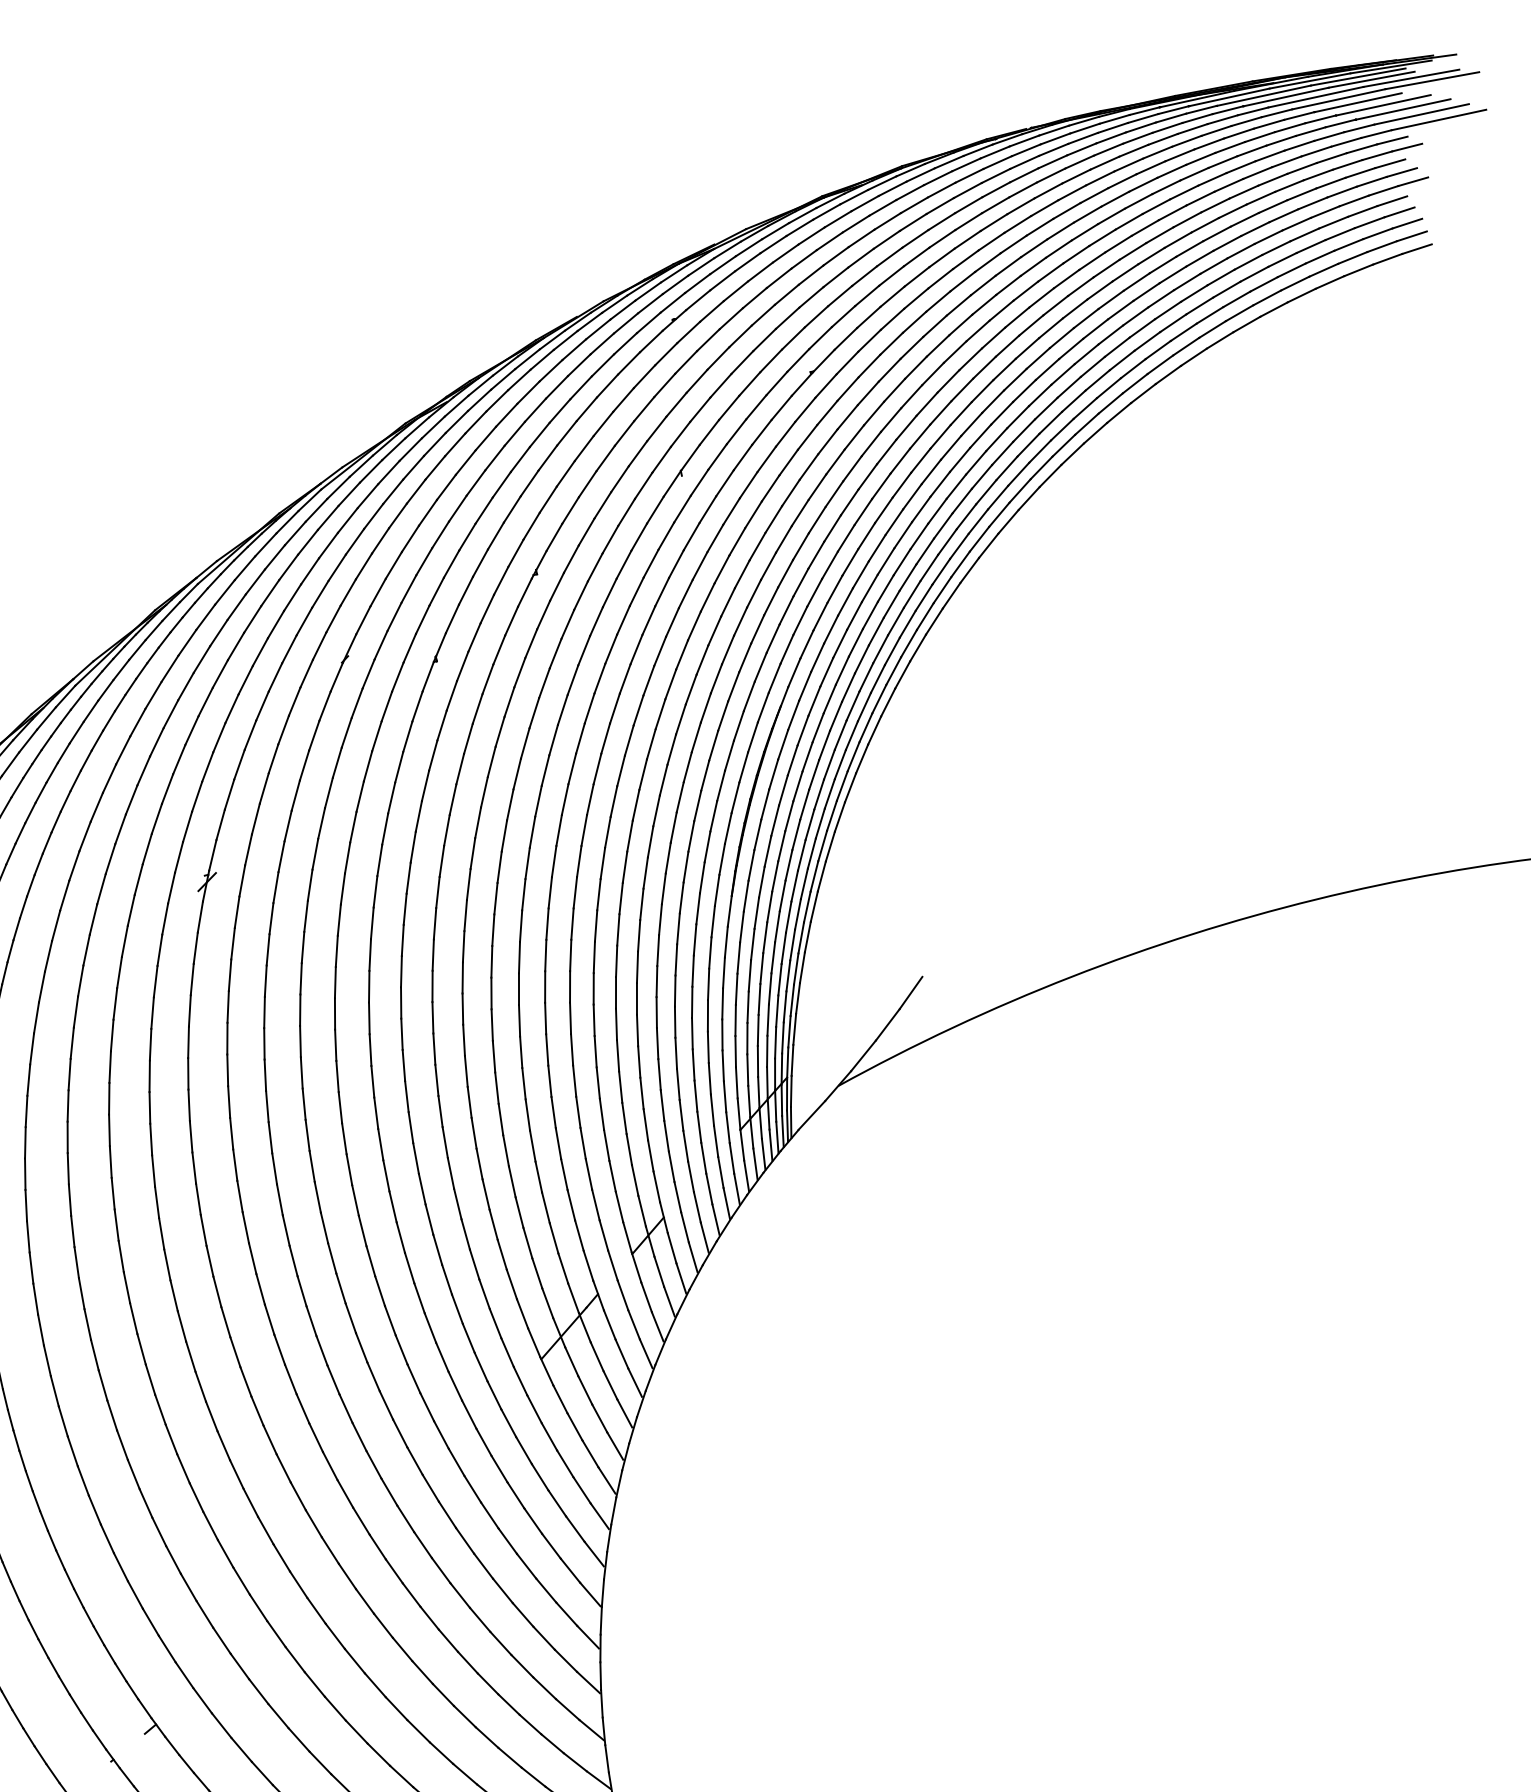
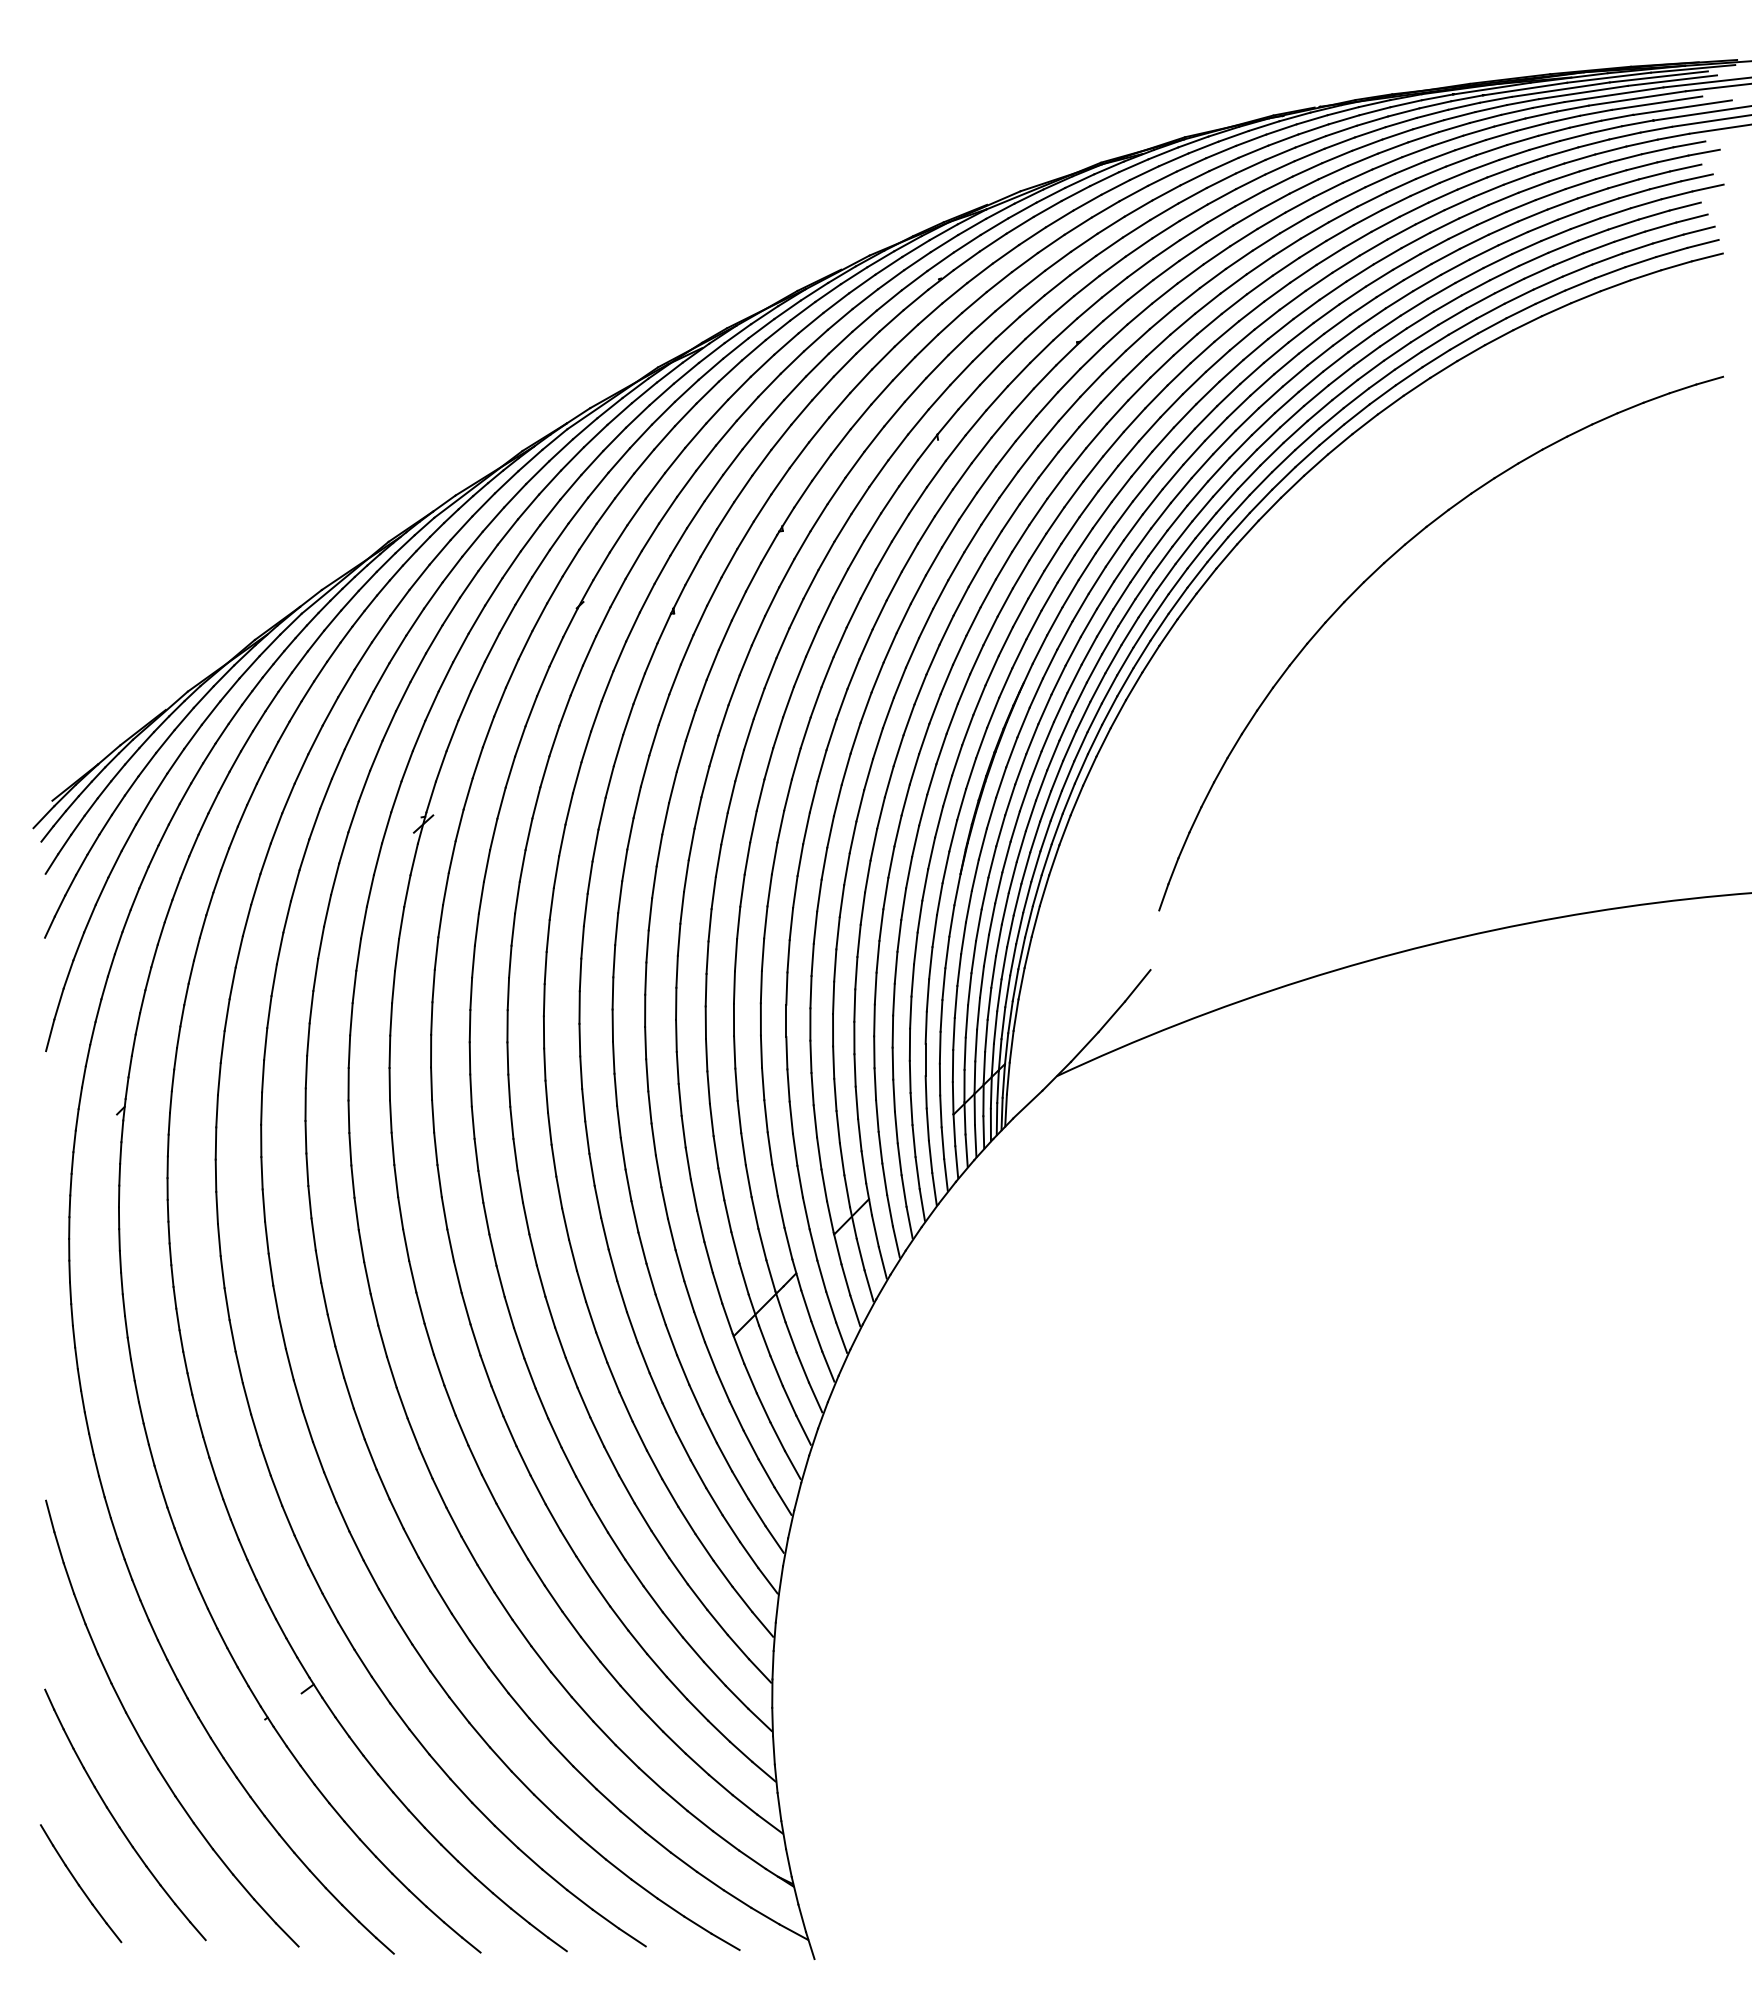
part: (1113, 578) -> (1373, 574), added

